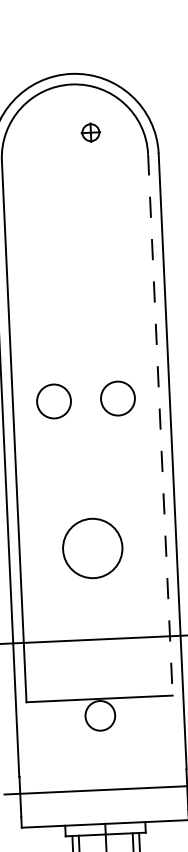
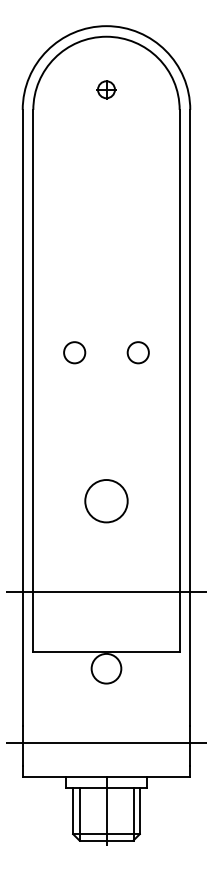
part: (90, 132) -> (106, 89), moved
circle: (116, 398) -> (137, 352), size x0.62
circle: (54, 401) -> (74, 352), size x0.62
line: (160, 424) -> (179, 380), dashed -> solid
circle: (92, 548) -> (106, 501), size x0.71

